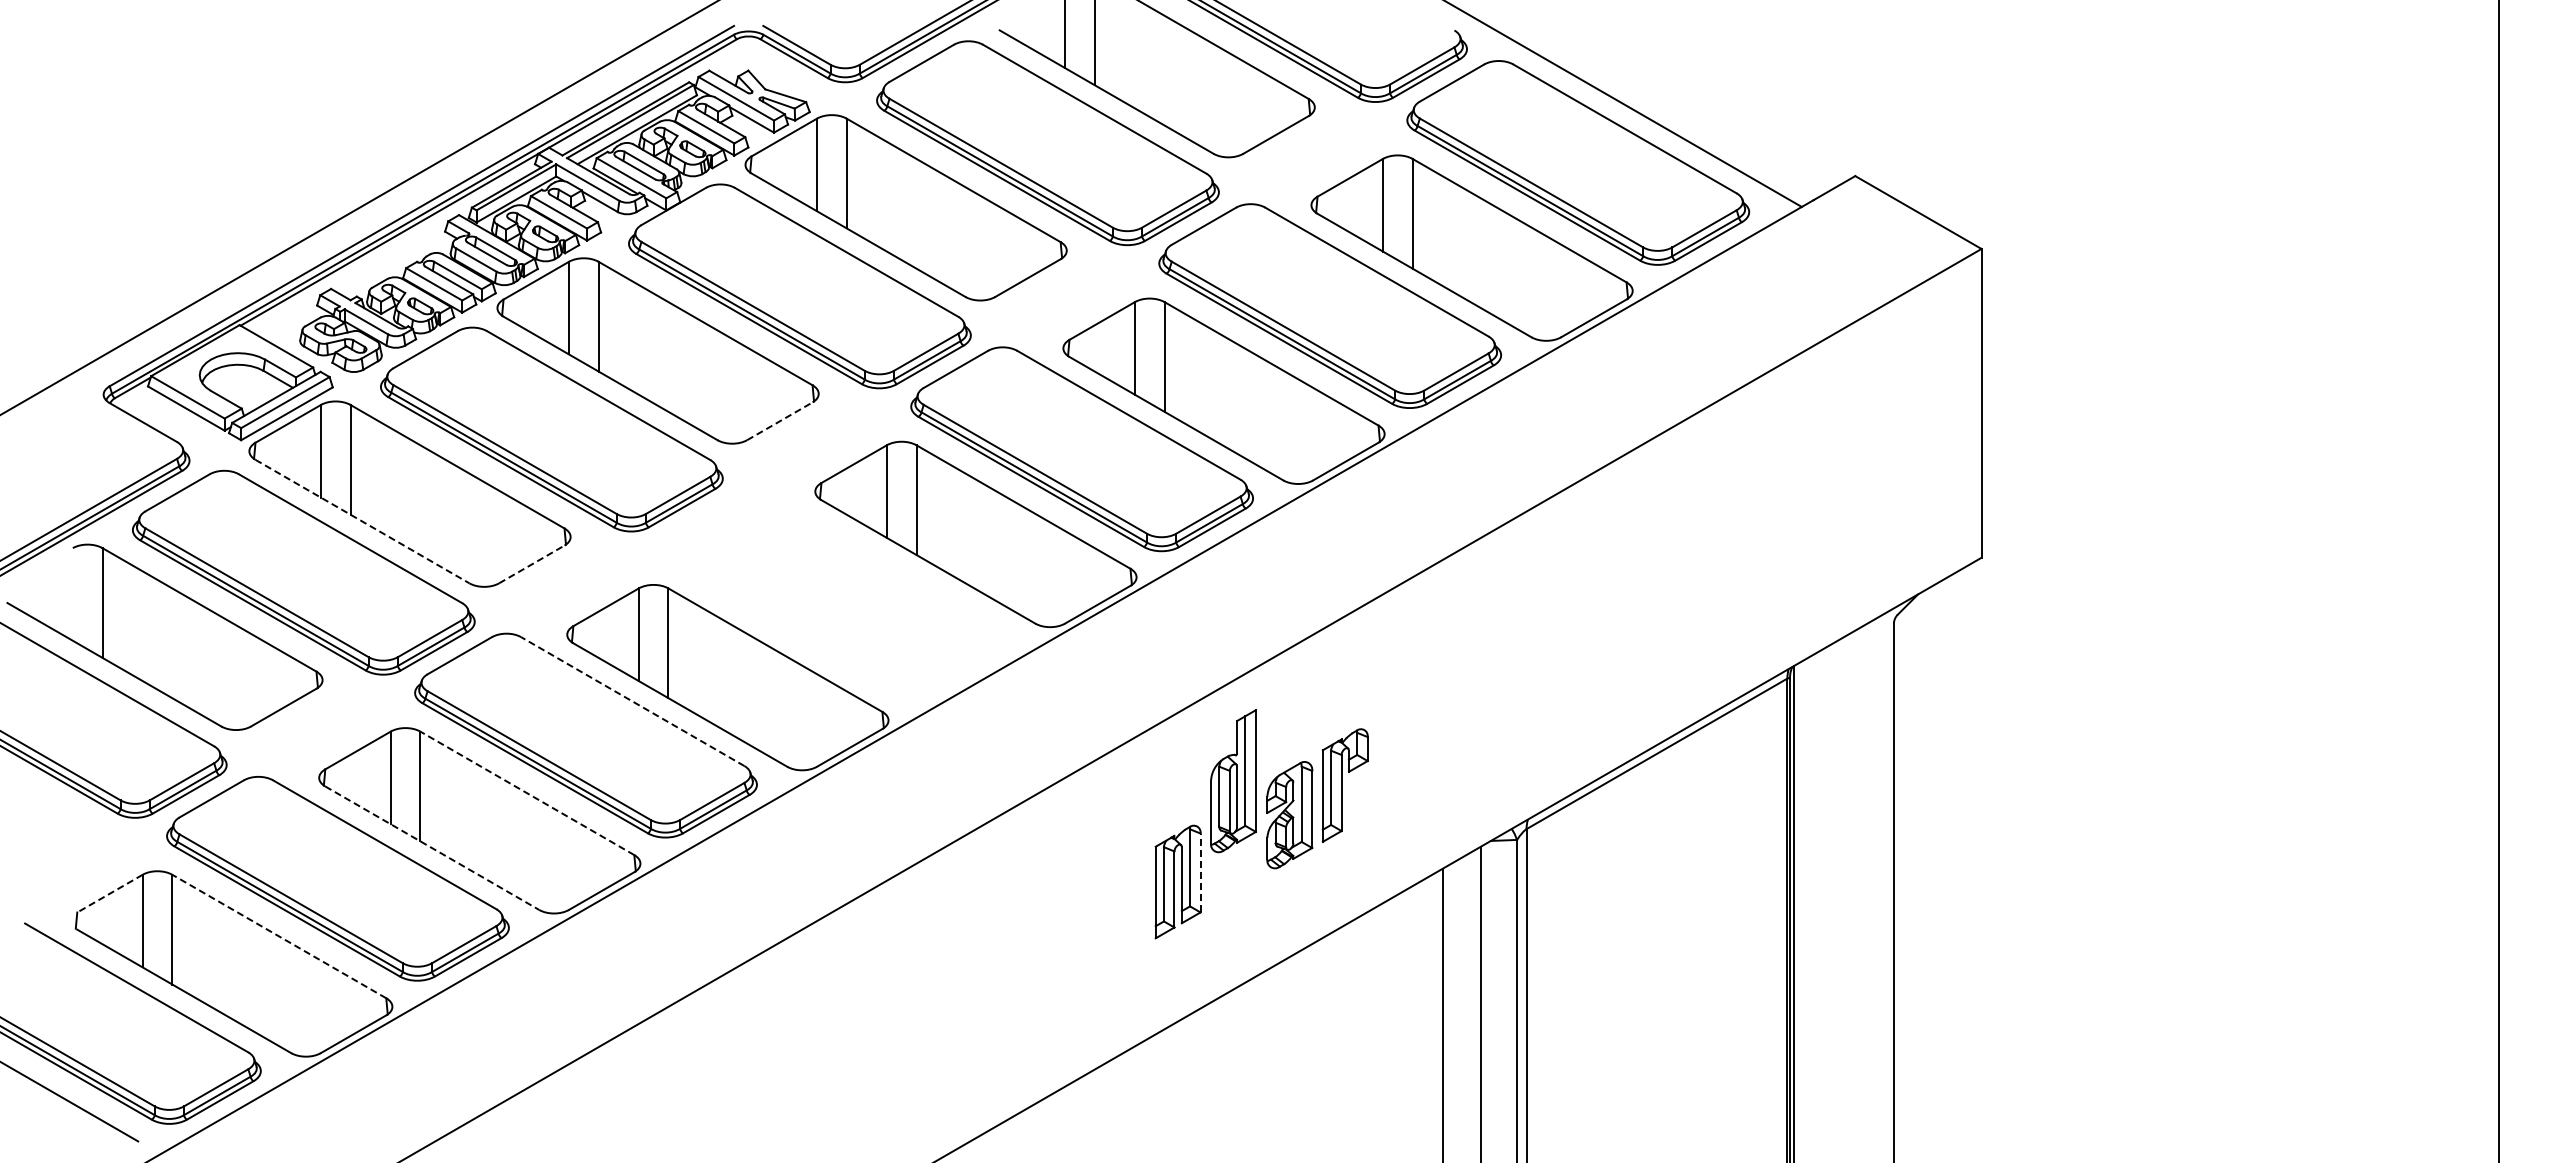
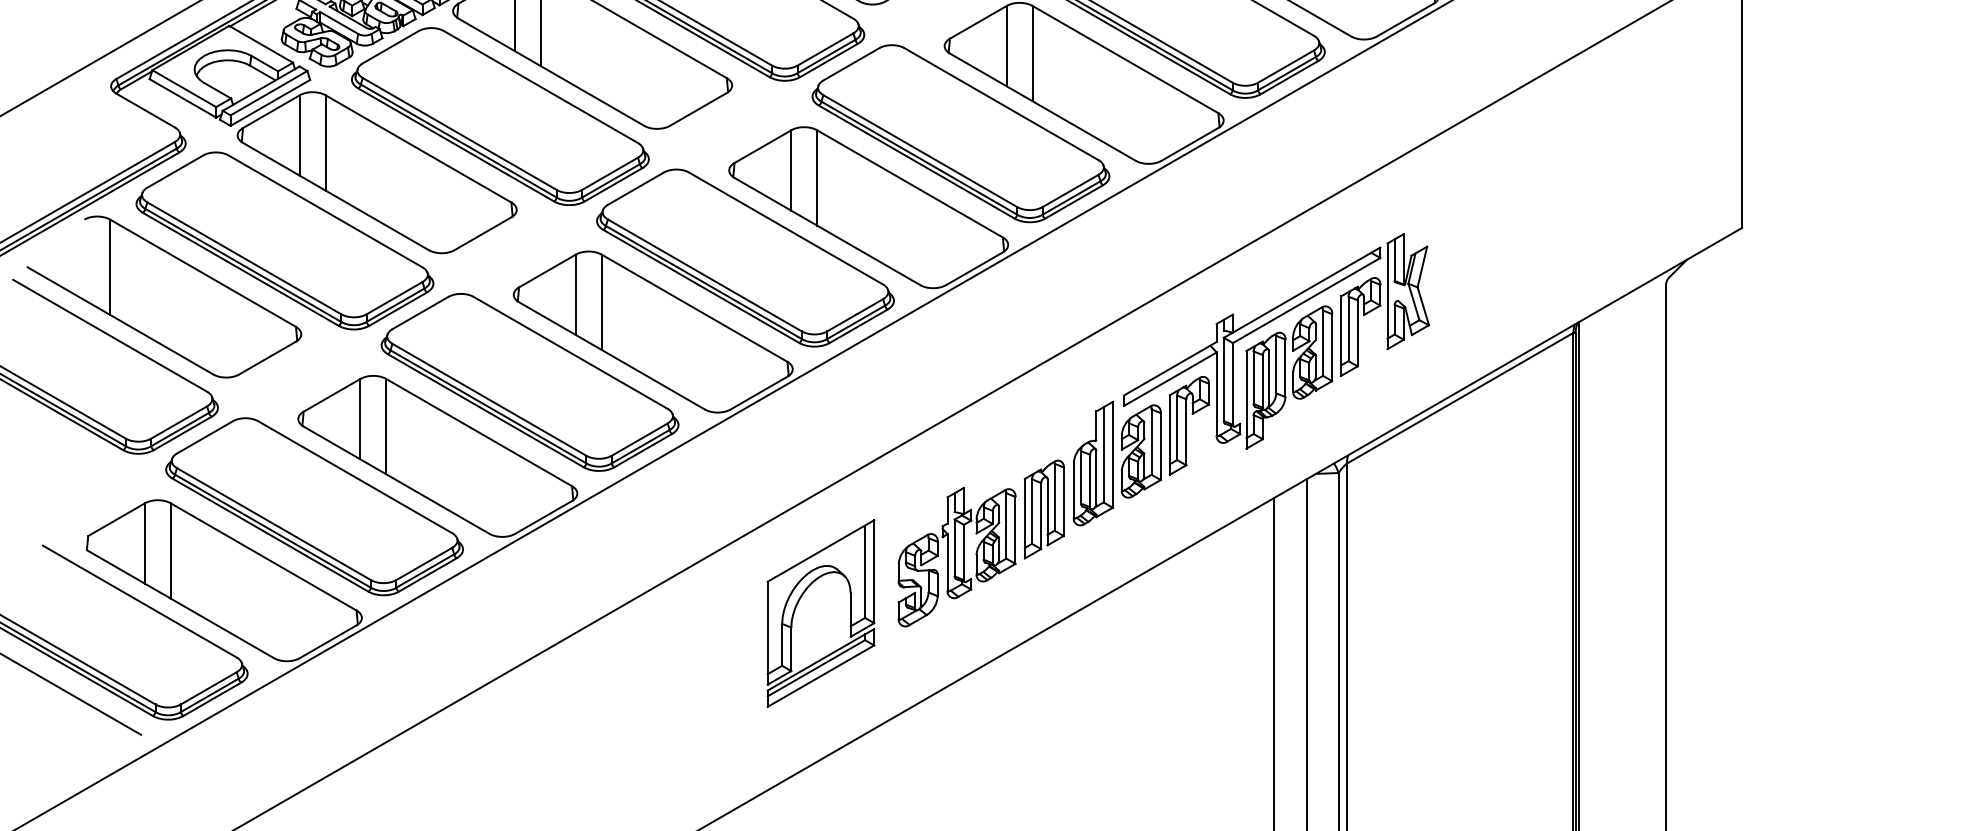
line: (779, 421) -> (698, 109), dashed -> solid
line: (362, 521) -> (335, 196), dashed -> solid
line: (531, 564) -> (482, 233), dashed -> solid
part: (833, 592) -> (744, 258), added
part: (1445, 687) -> (1276, 340), added
line: (632, 701) -> (570, 352), dashed -> solid
part: (1233, 781) -> (1093, 463), moved
line: (527, 793) -> (479, 432), dashed -> solid
line: (432, 848) -> (396, 480), dashed -> solid
line: (1200, 872) -> (1063, 501), dashed -> solid
line: (109, 893) -> (116, 519), dashed -> solid
line: (279, 936) -> (263, 556), dashed -> solid
part: (1077, 936) -> (956, 556), added
part: (895, 989) -> (798, 602), added

